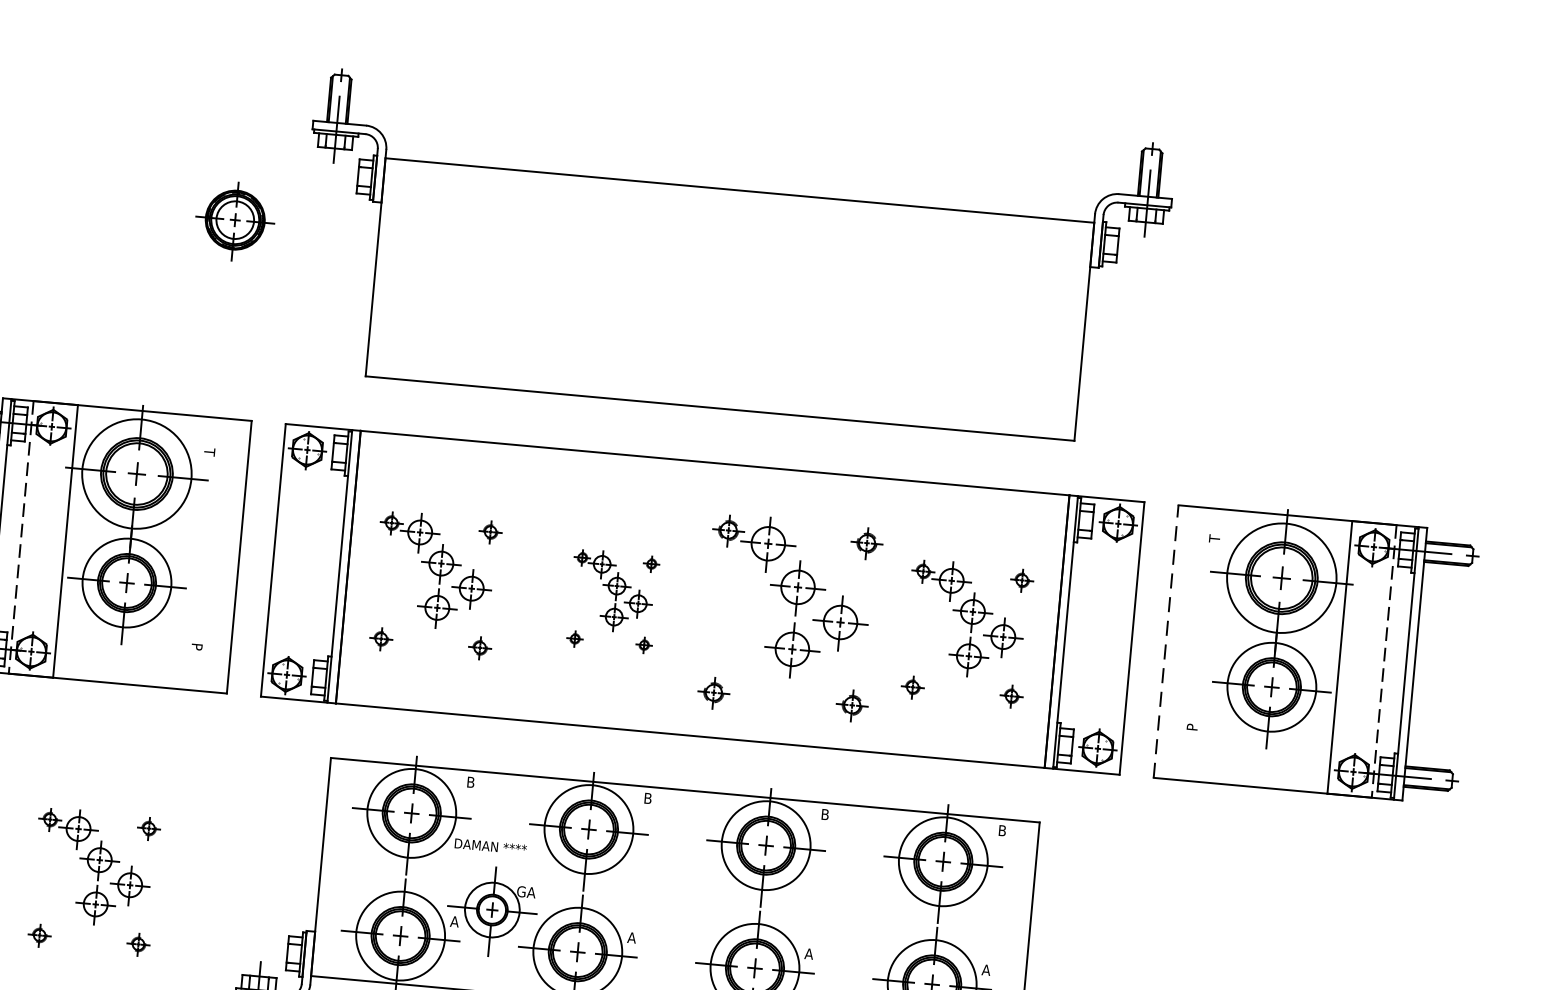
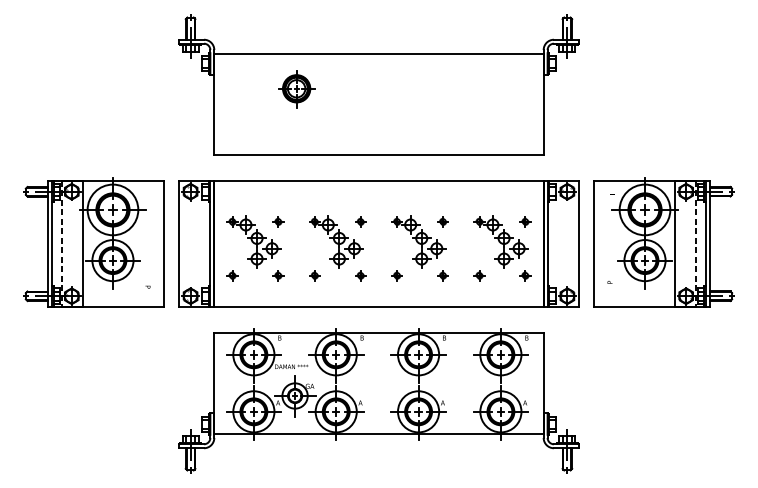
part: (234, 221) -> (296, 89), moved
part: (612, 600) -> (337, 248), size x1.43
part: (788, 617) -> (419, 248), size x0.71
line: (1166, 640) -> (594, 243), dashed -> solid
part: (94, 881) -> (110, 399), removed

